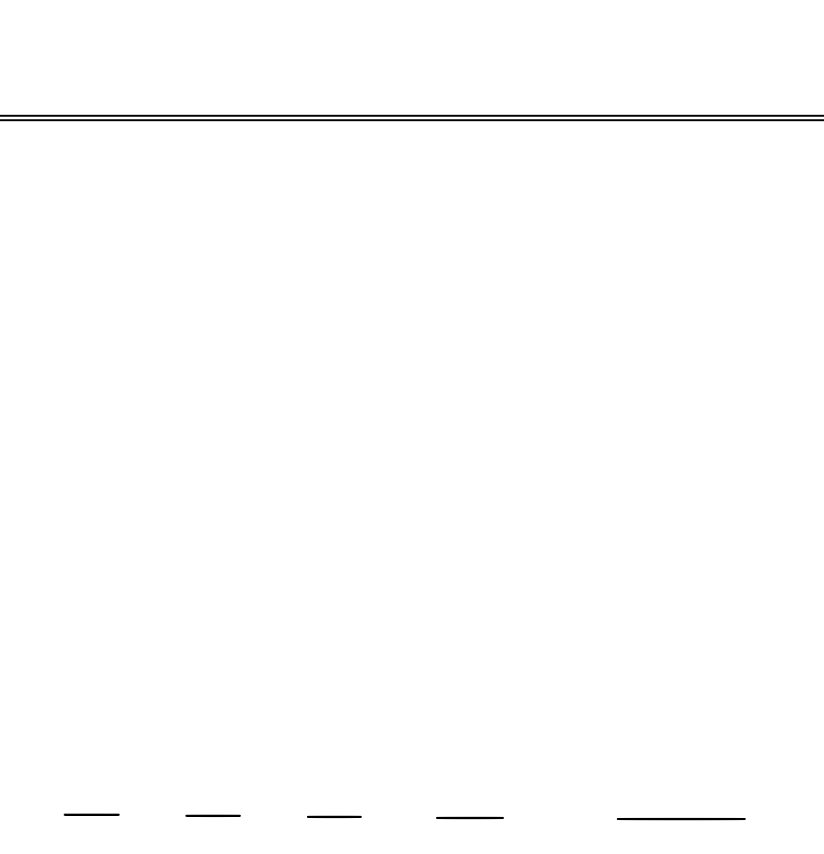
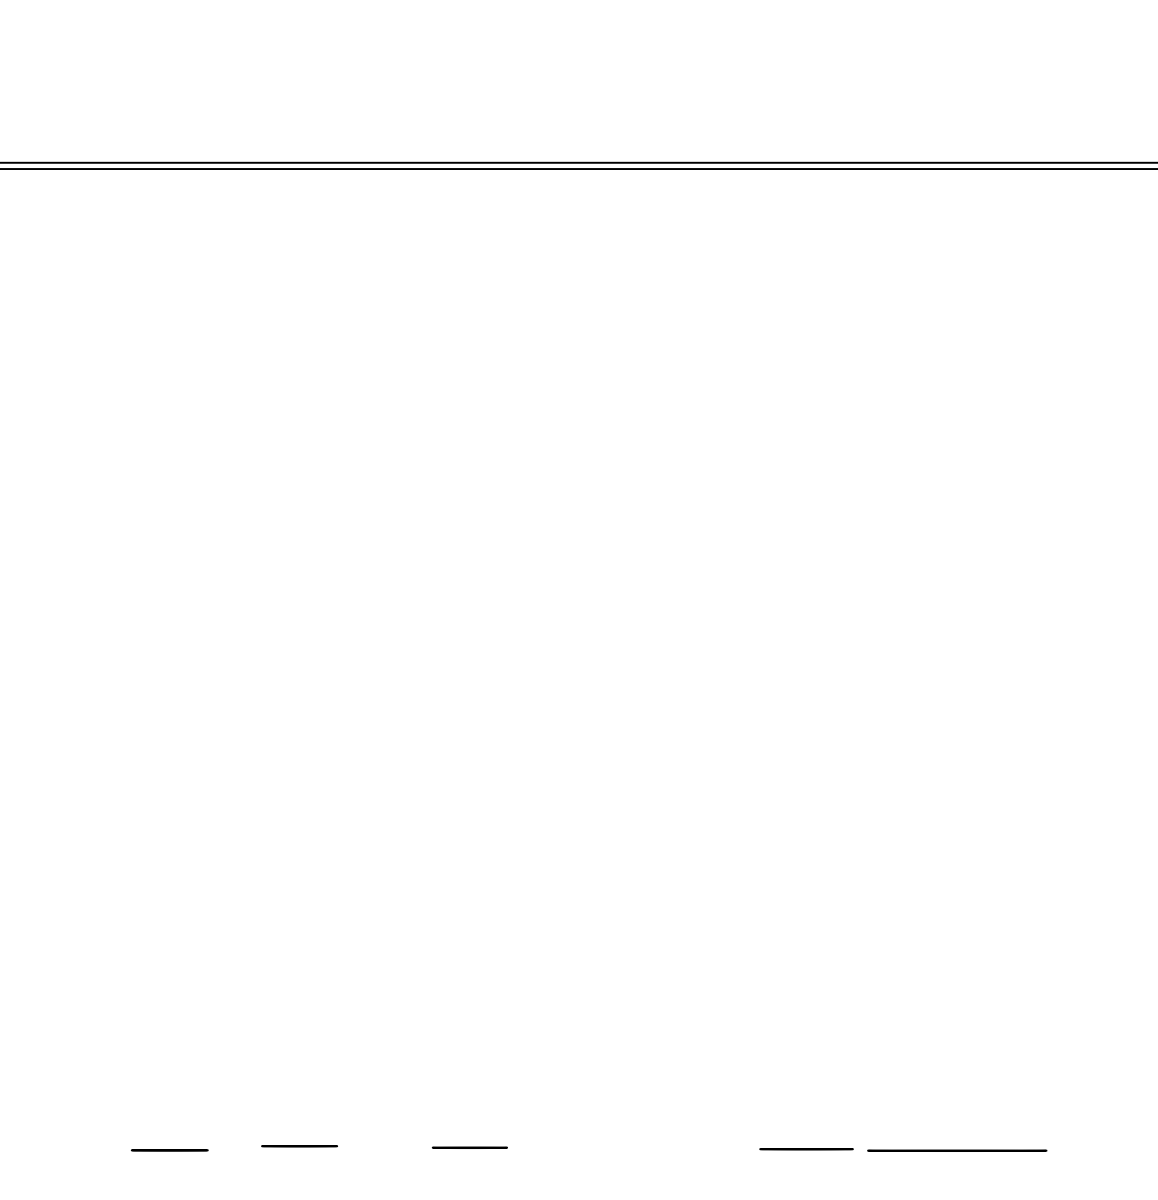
line: (91, 814) -> (169, 1149), moved
line: (469, 817) -> (805, 1148), moved

